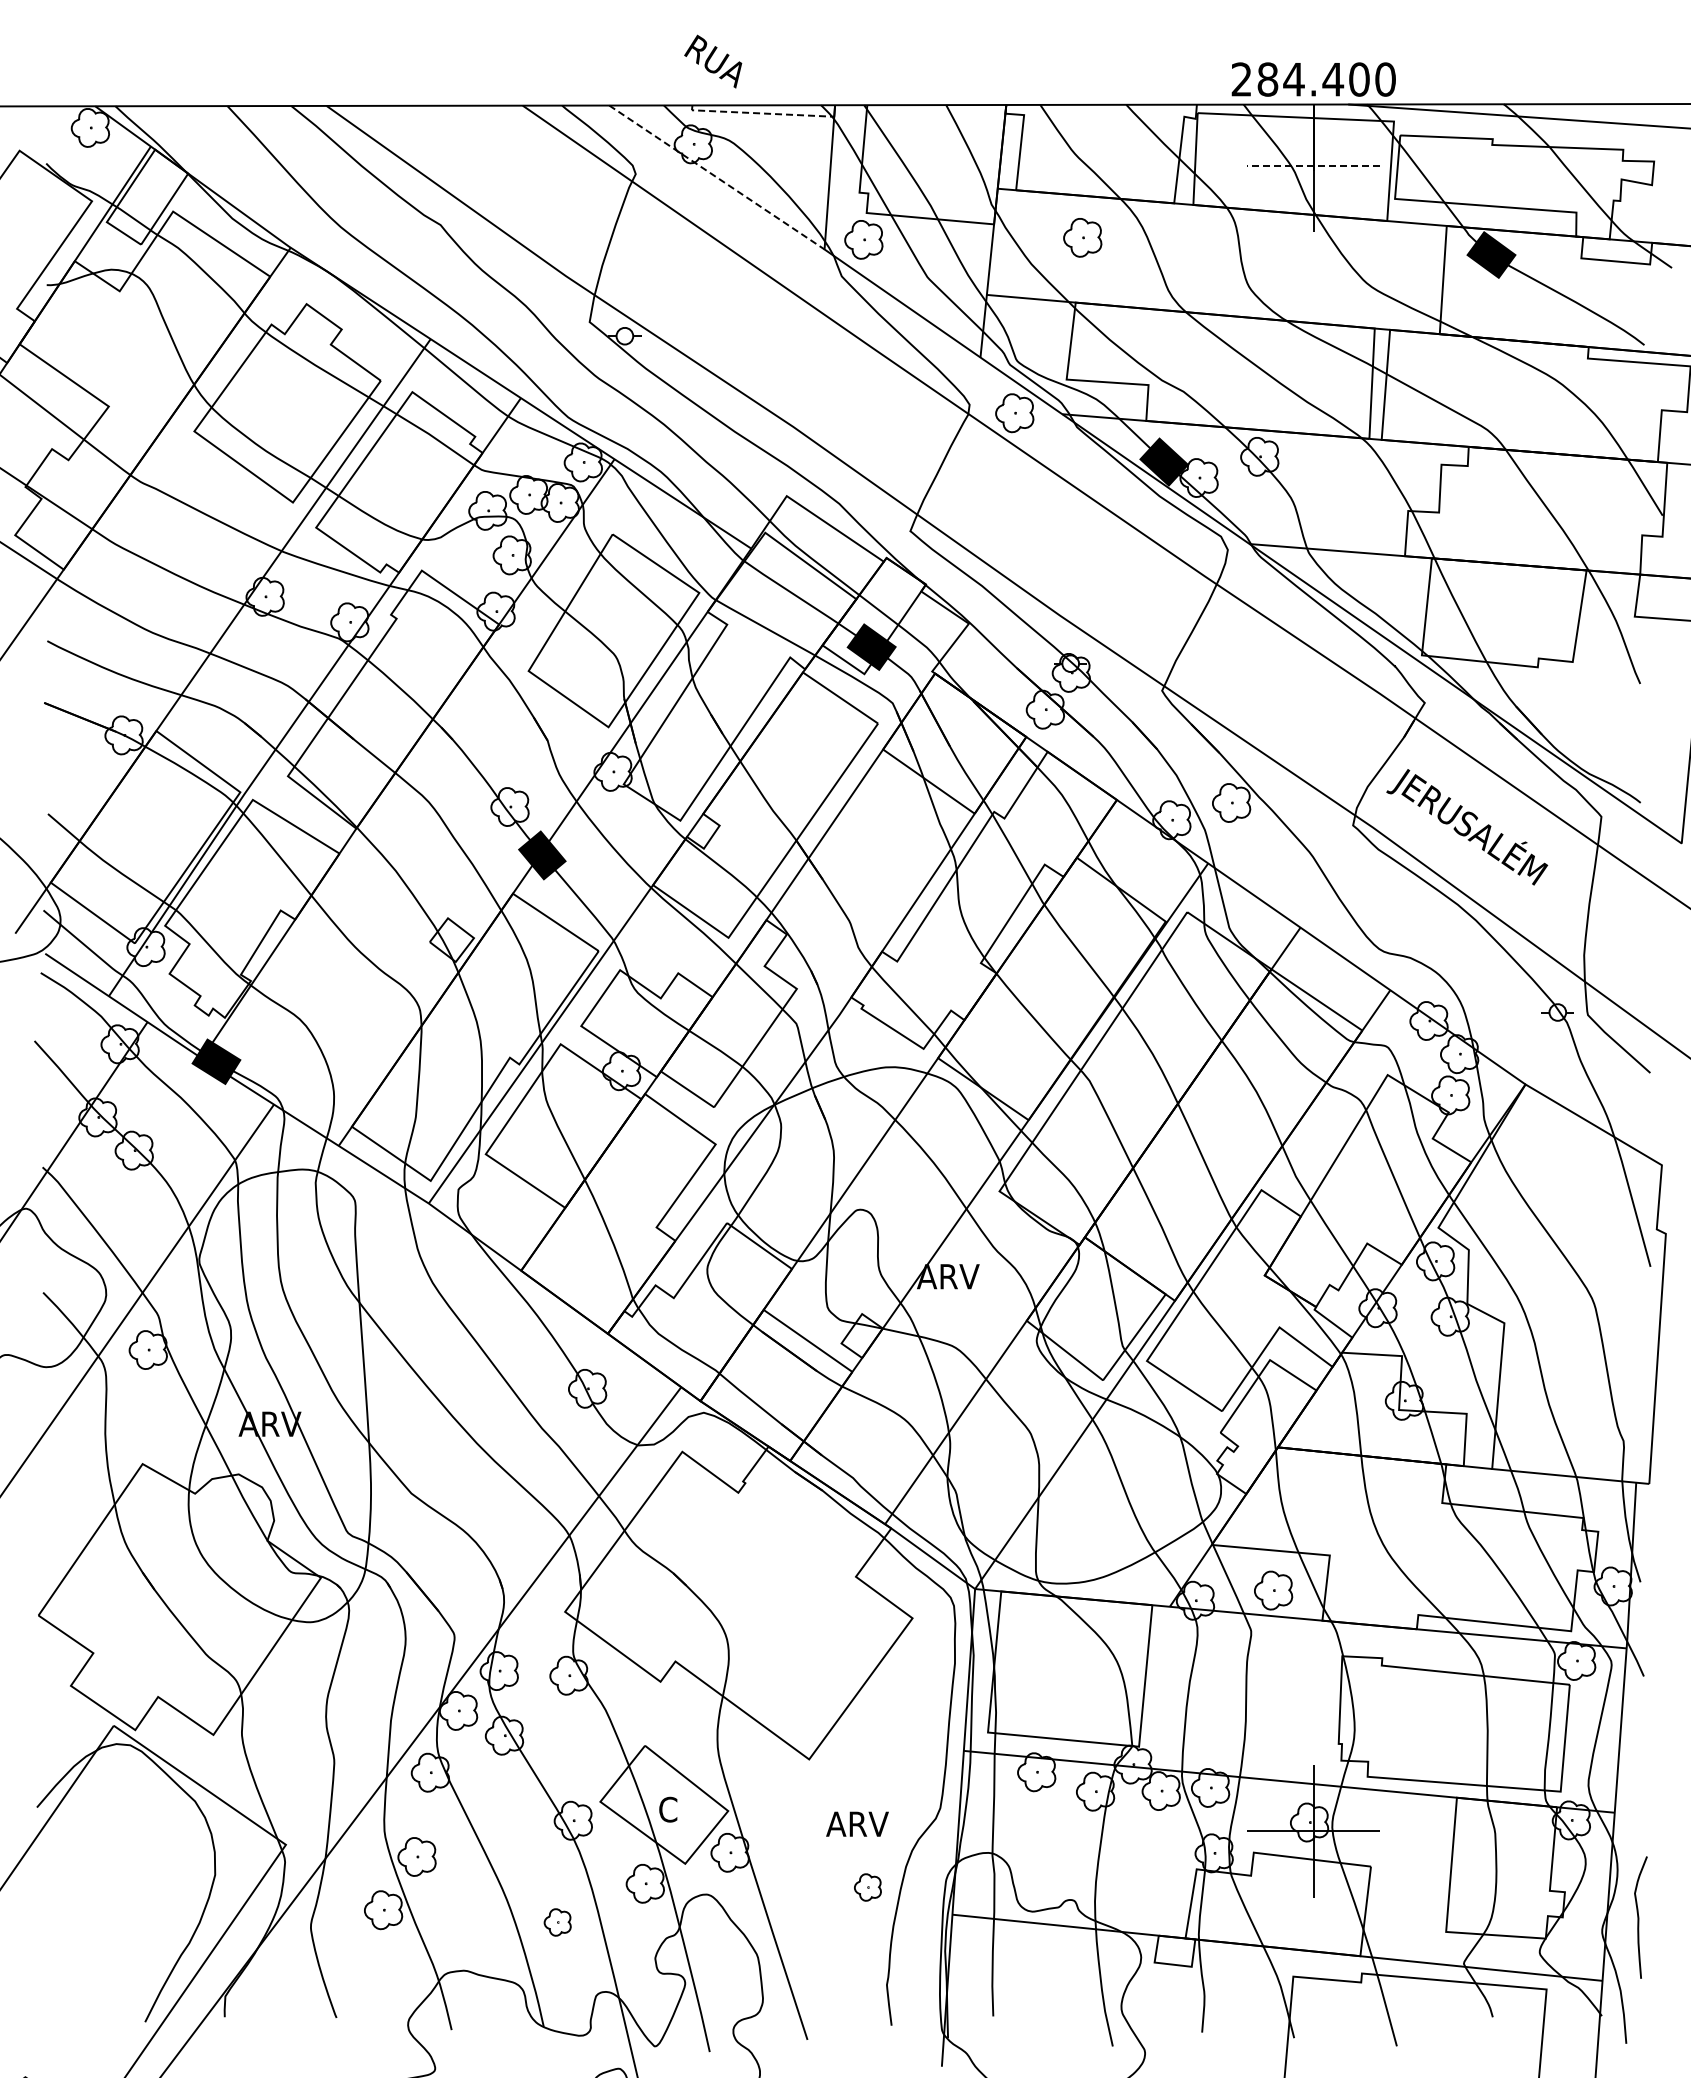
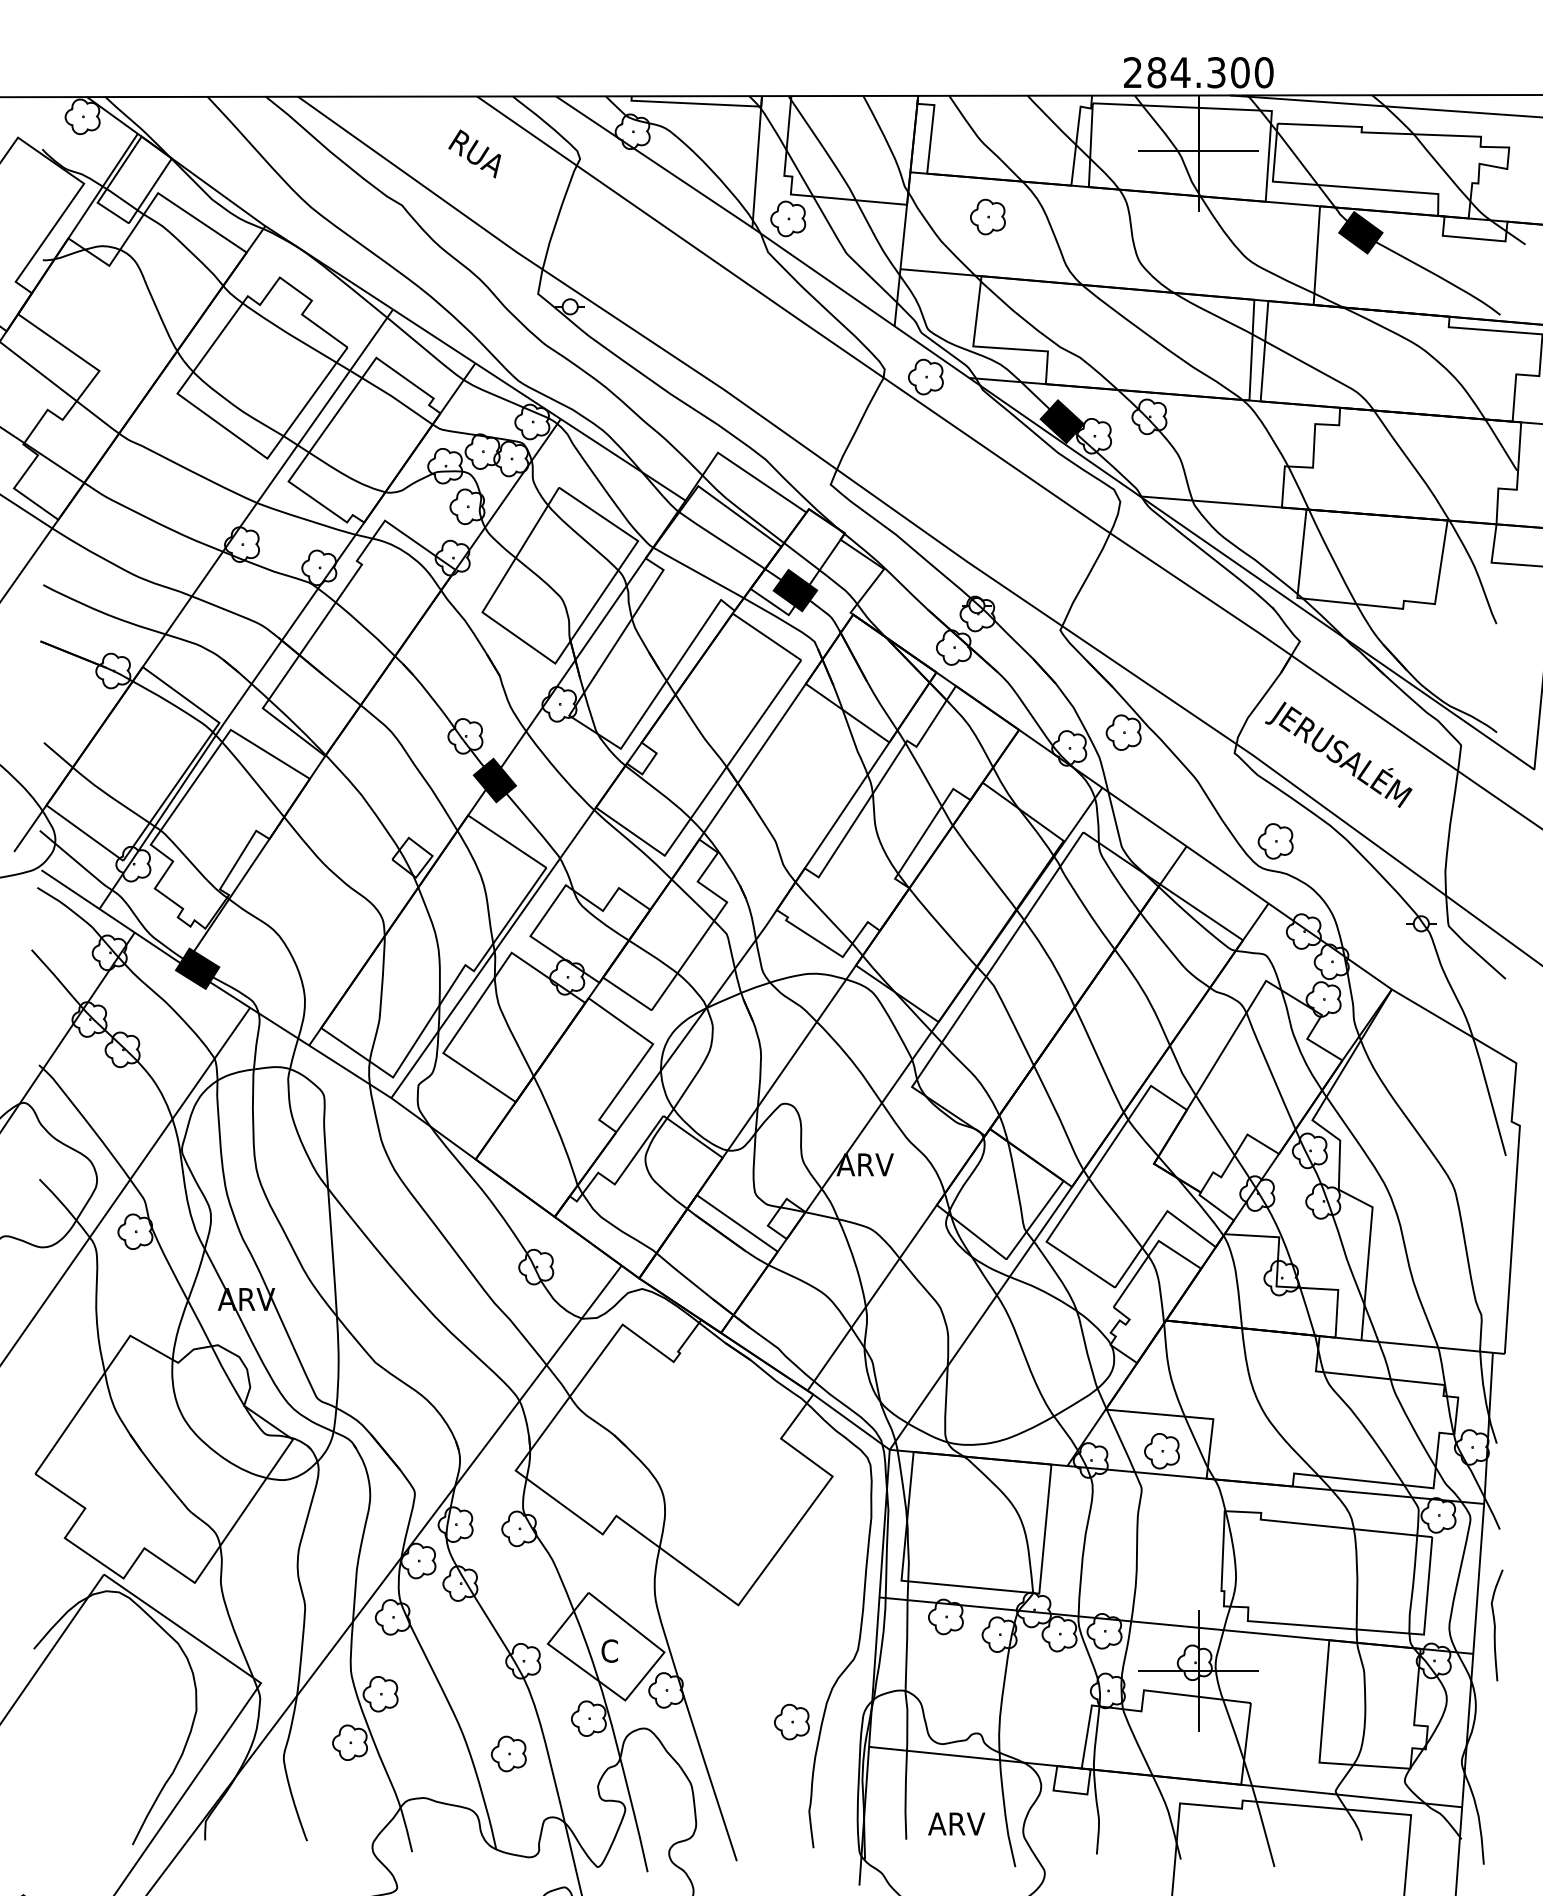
text: (713, 61) -> (475, 153), moved
text: (1333, 79) -> (1216, 72), 284.400 -> 284.300
line: (760, 113) -> (693, 103), dashed -> solid
line: (1313, 165) -> (1198, 151), dashed -> solid
line: (717, 177) -> (654, 162), dashed -> solid
part: (1397, 921) -> (1275, 840), added
text: (857, 1823) -> (956, 1823), moved
part: (867, 1887) -> (791, 1722), size x1.43
curve: (1639, 1917) -> (1495, 1625), moved
part: (557, 1922) -> (508, 1754), size x1.43

